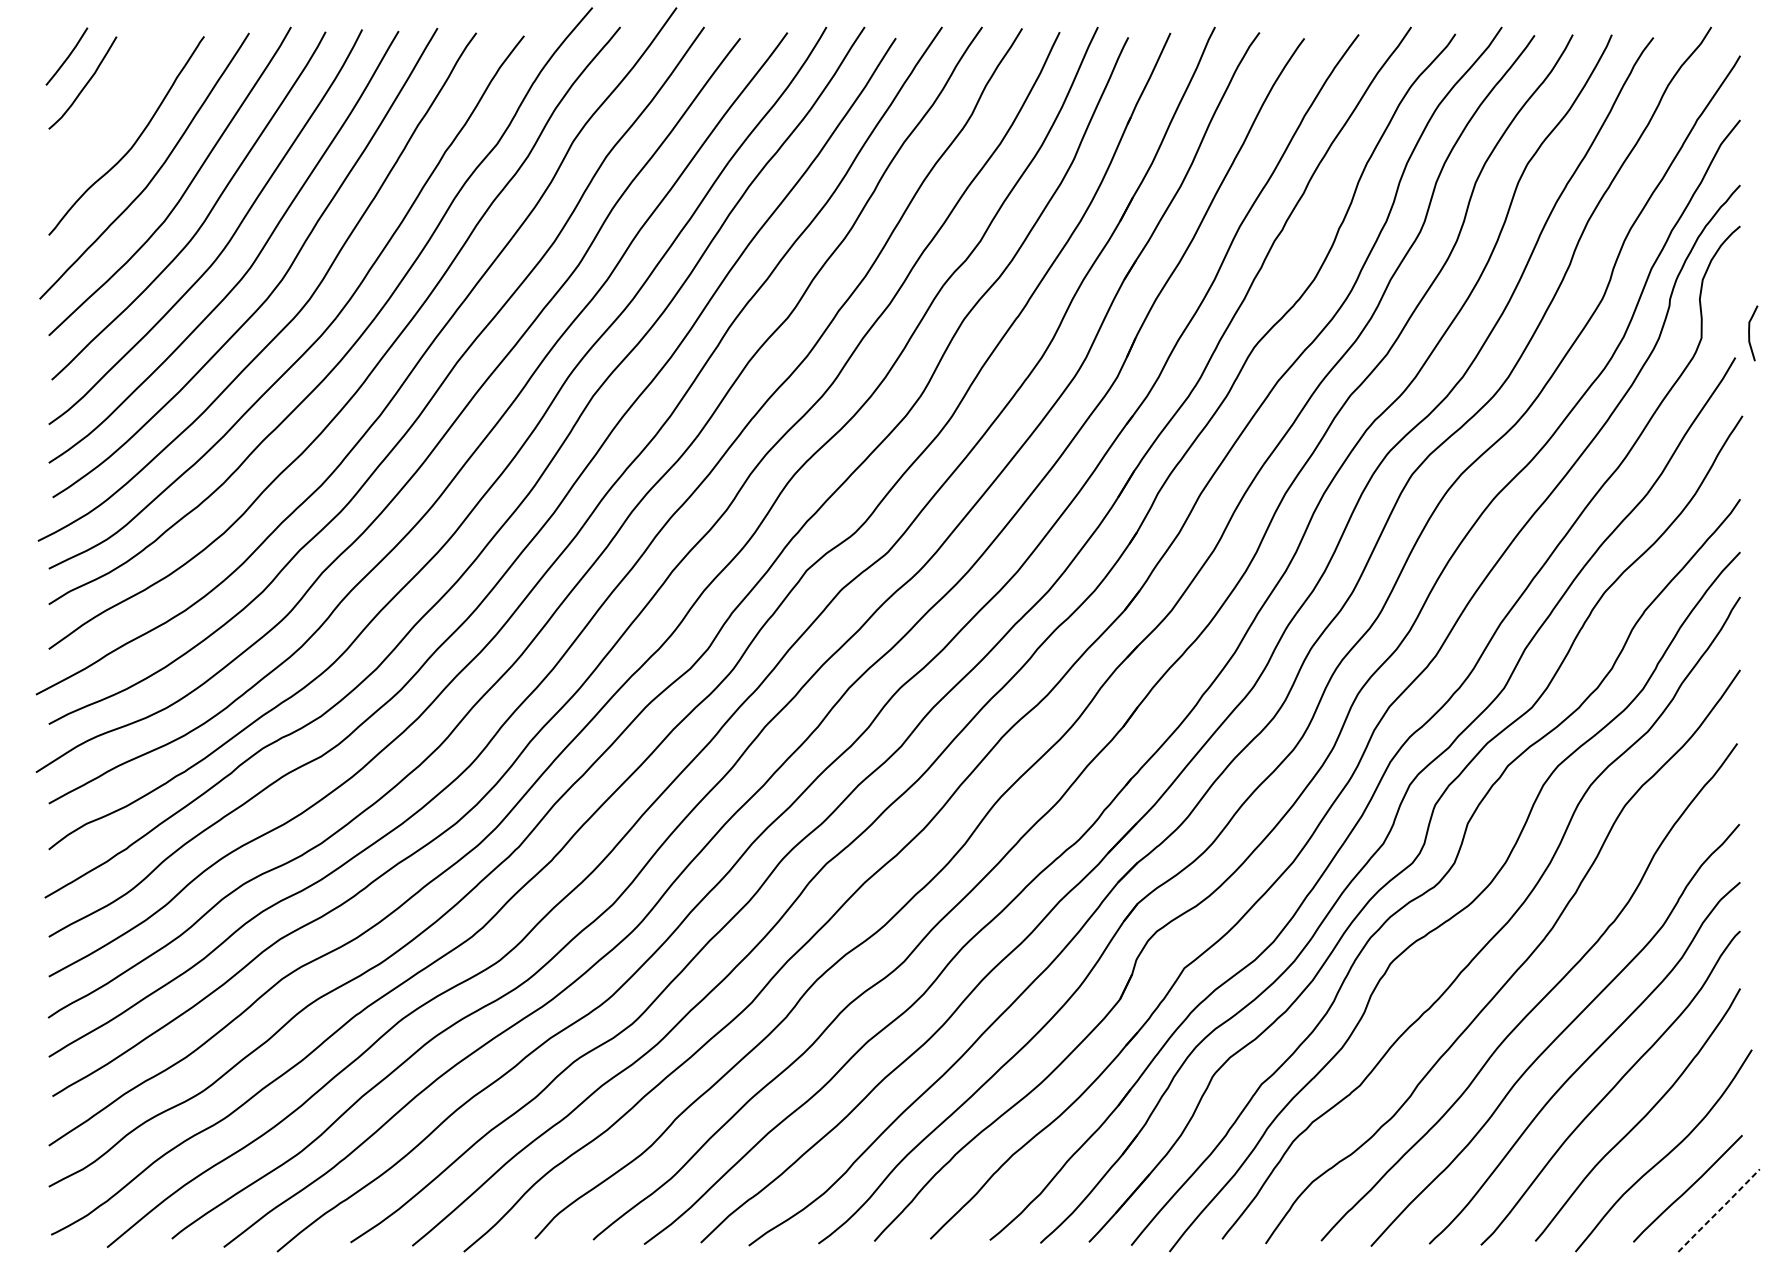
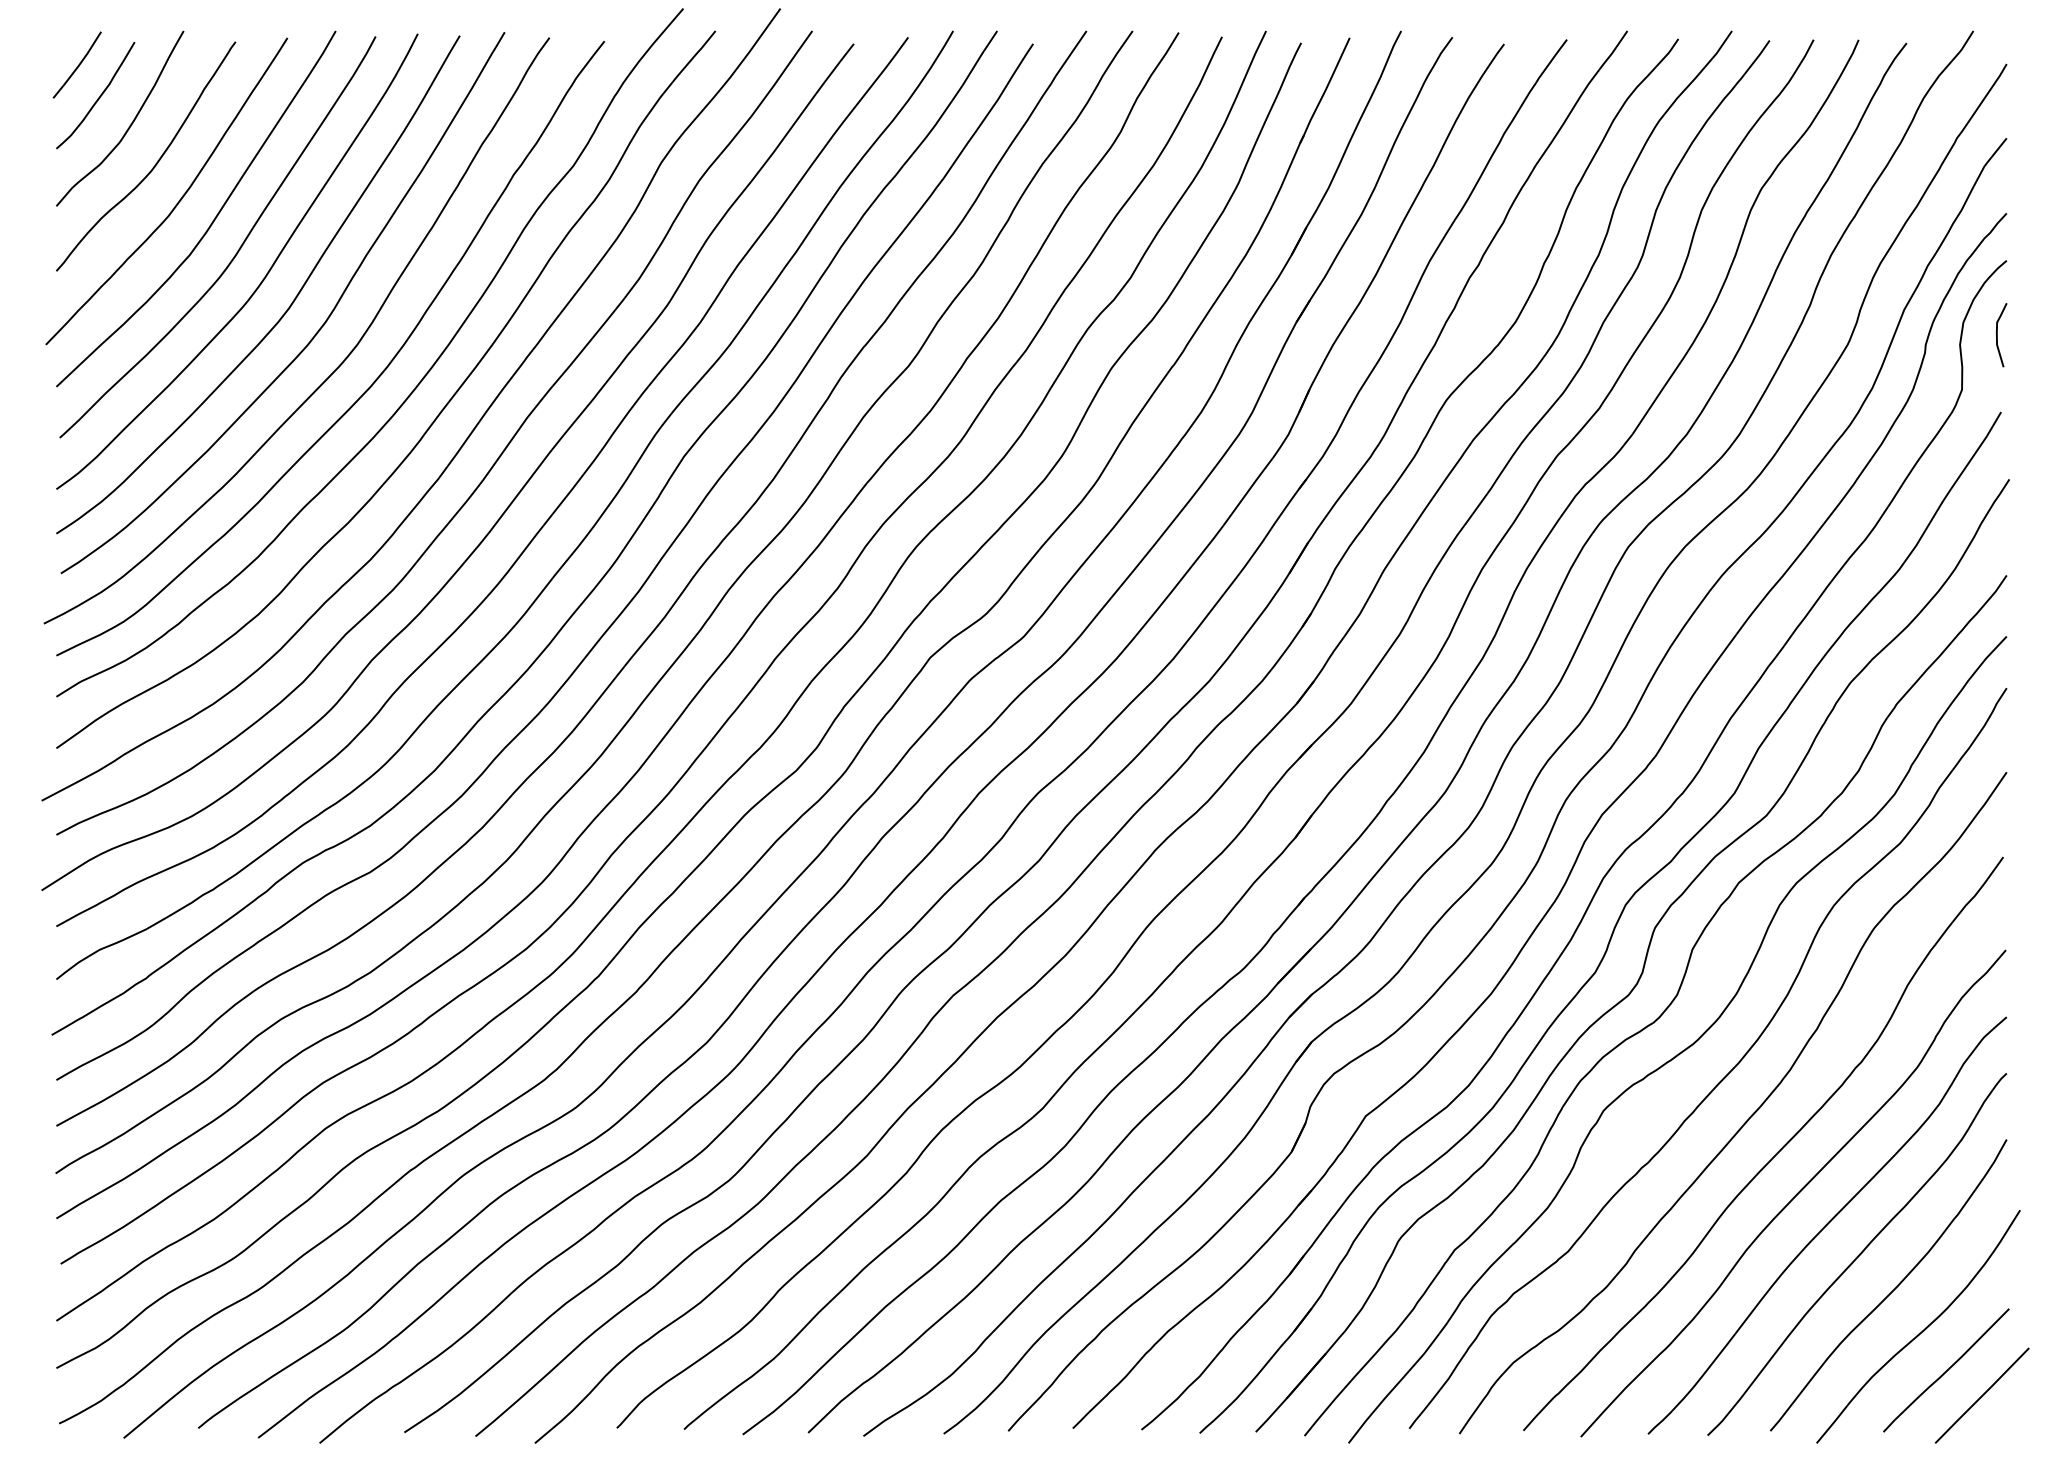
curve: (112, 109) -> (129, 125), added
curve: (1749, 333) -> (1997, 335), moved
line: (1719, 1210) -> (1982, 1395), dashed -> solid

